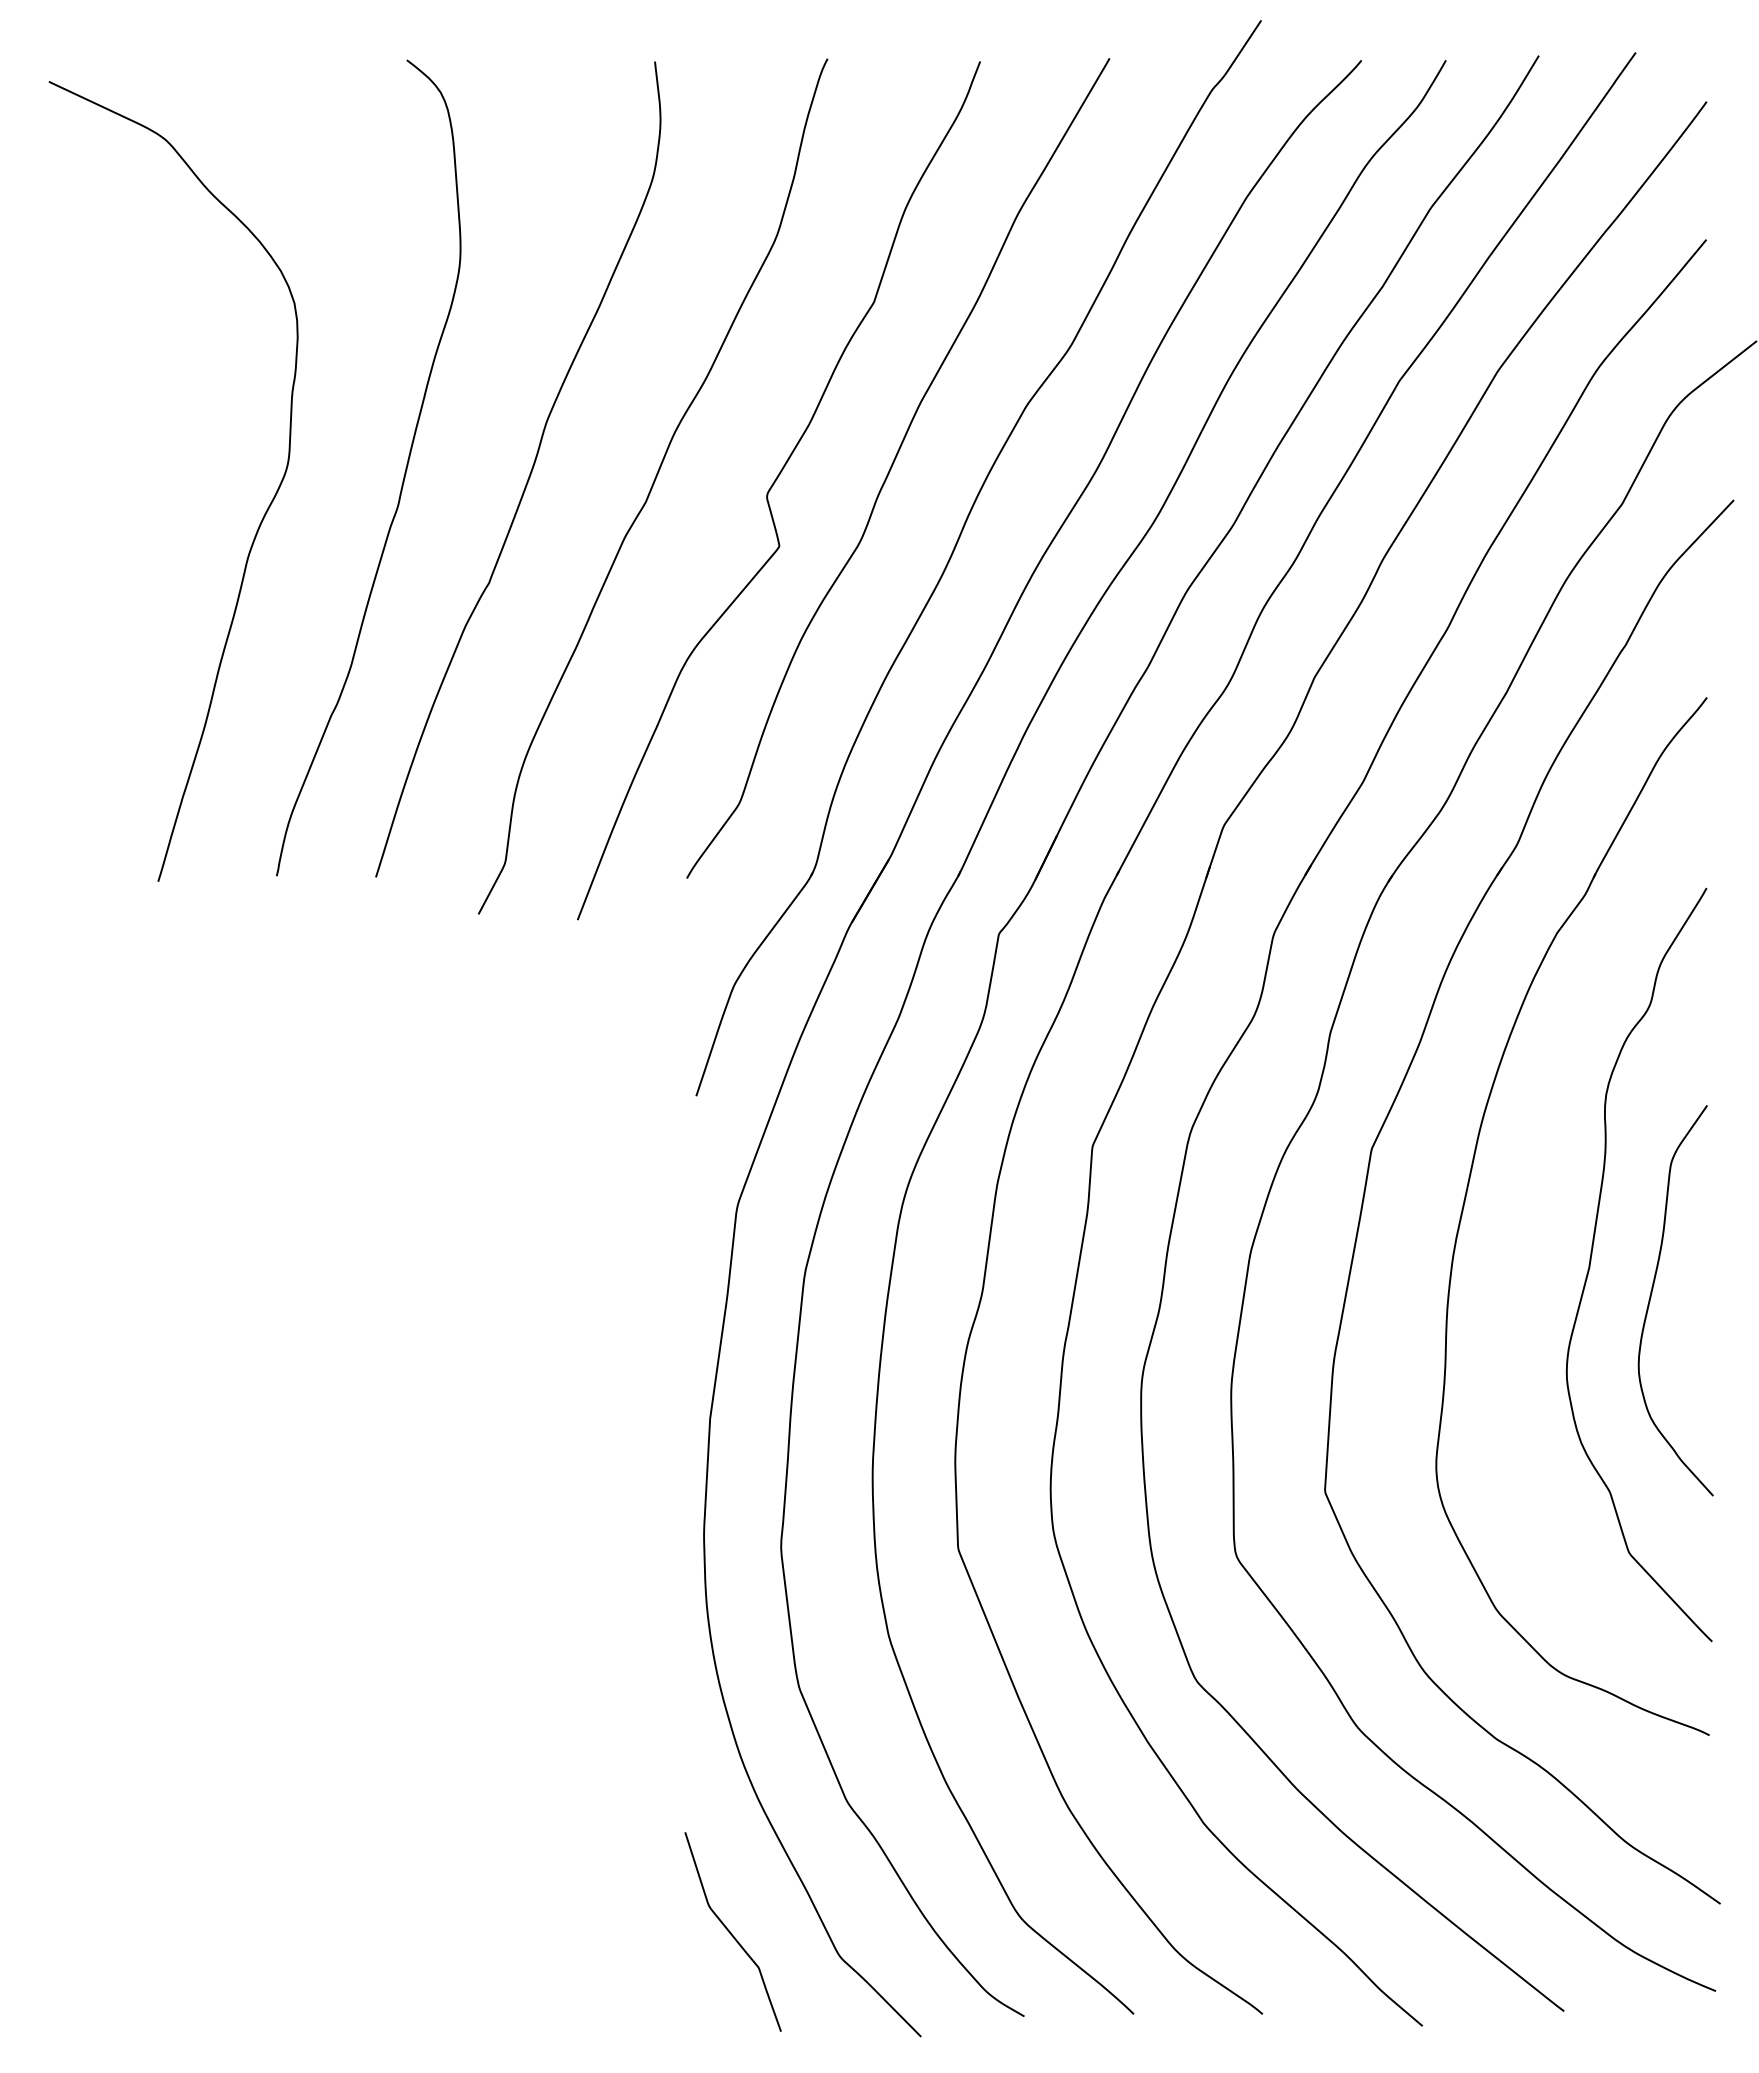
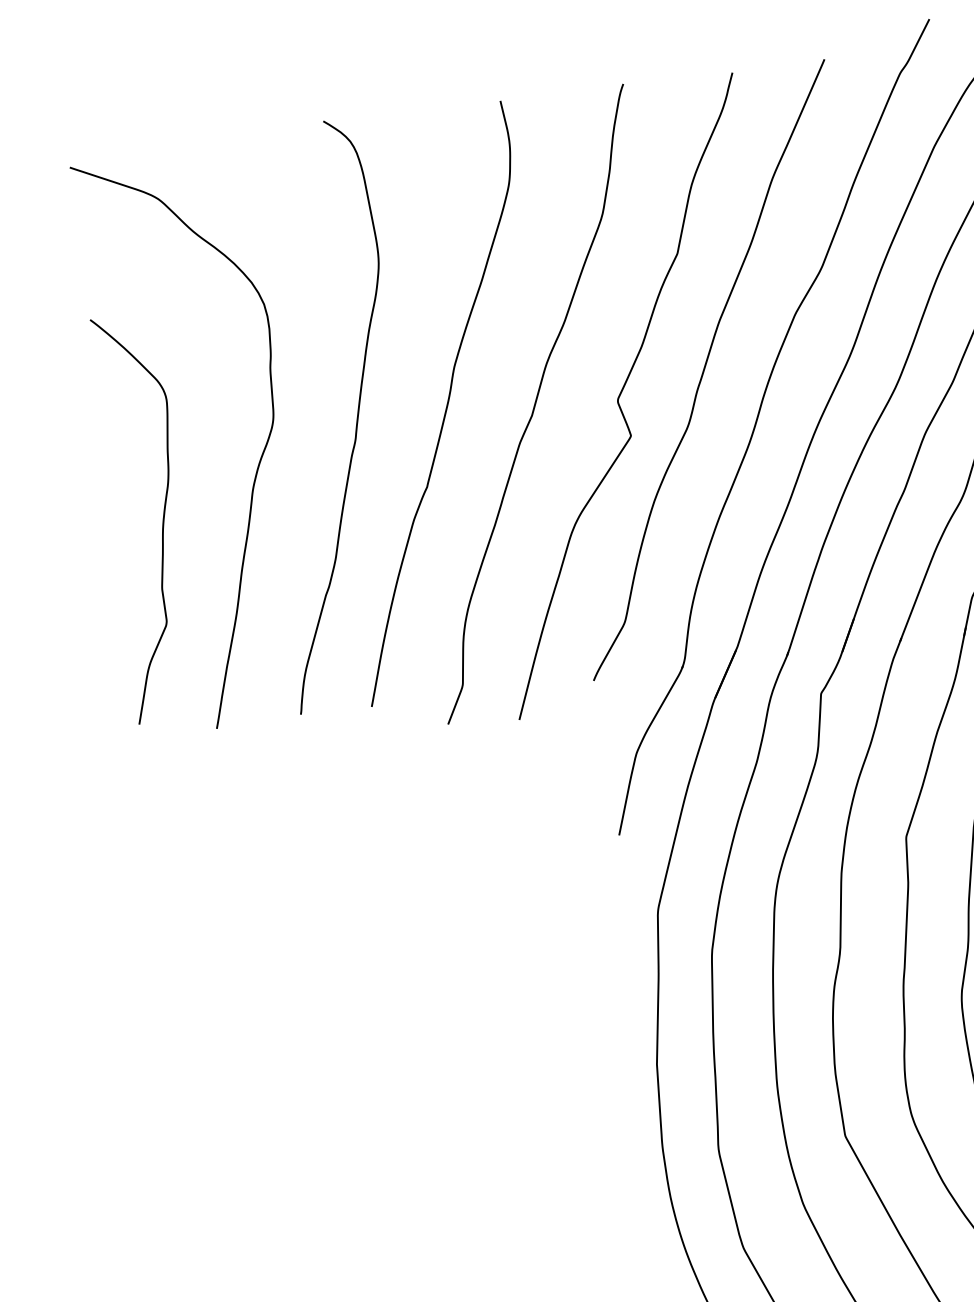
curve: (118, 583) -> (162, 519), added

